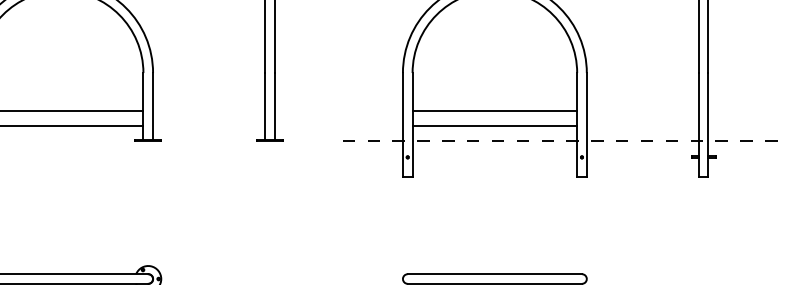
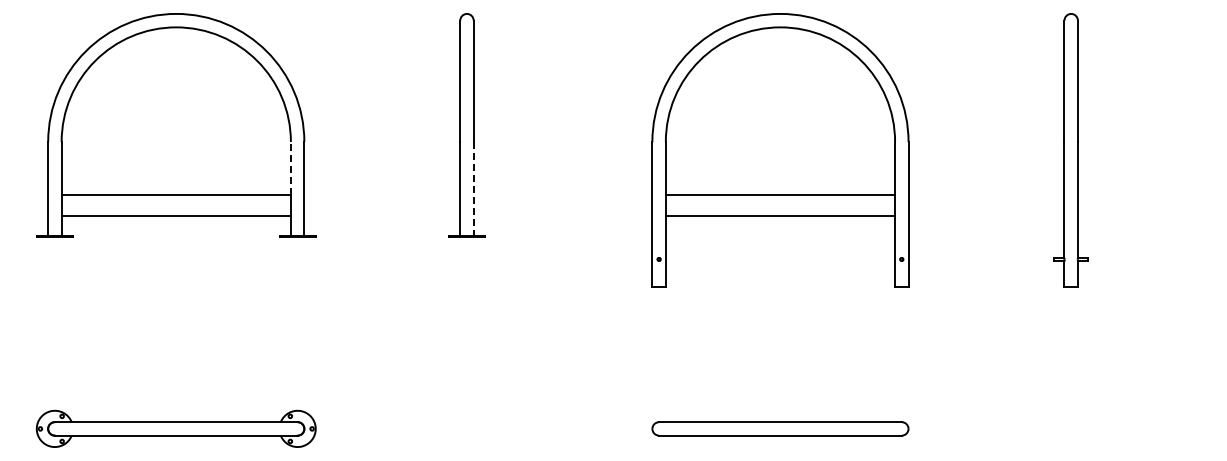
line: (143, 92) -> (290, 168), solid -> dashed
line: (274, 106) -> (473, 188), solid -> dashed
line: (565, 141) -> (879, 237), removed

